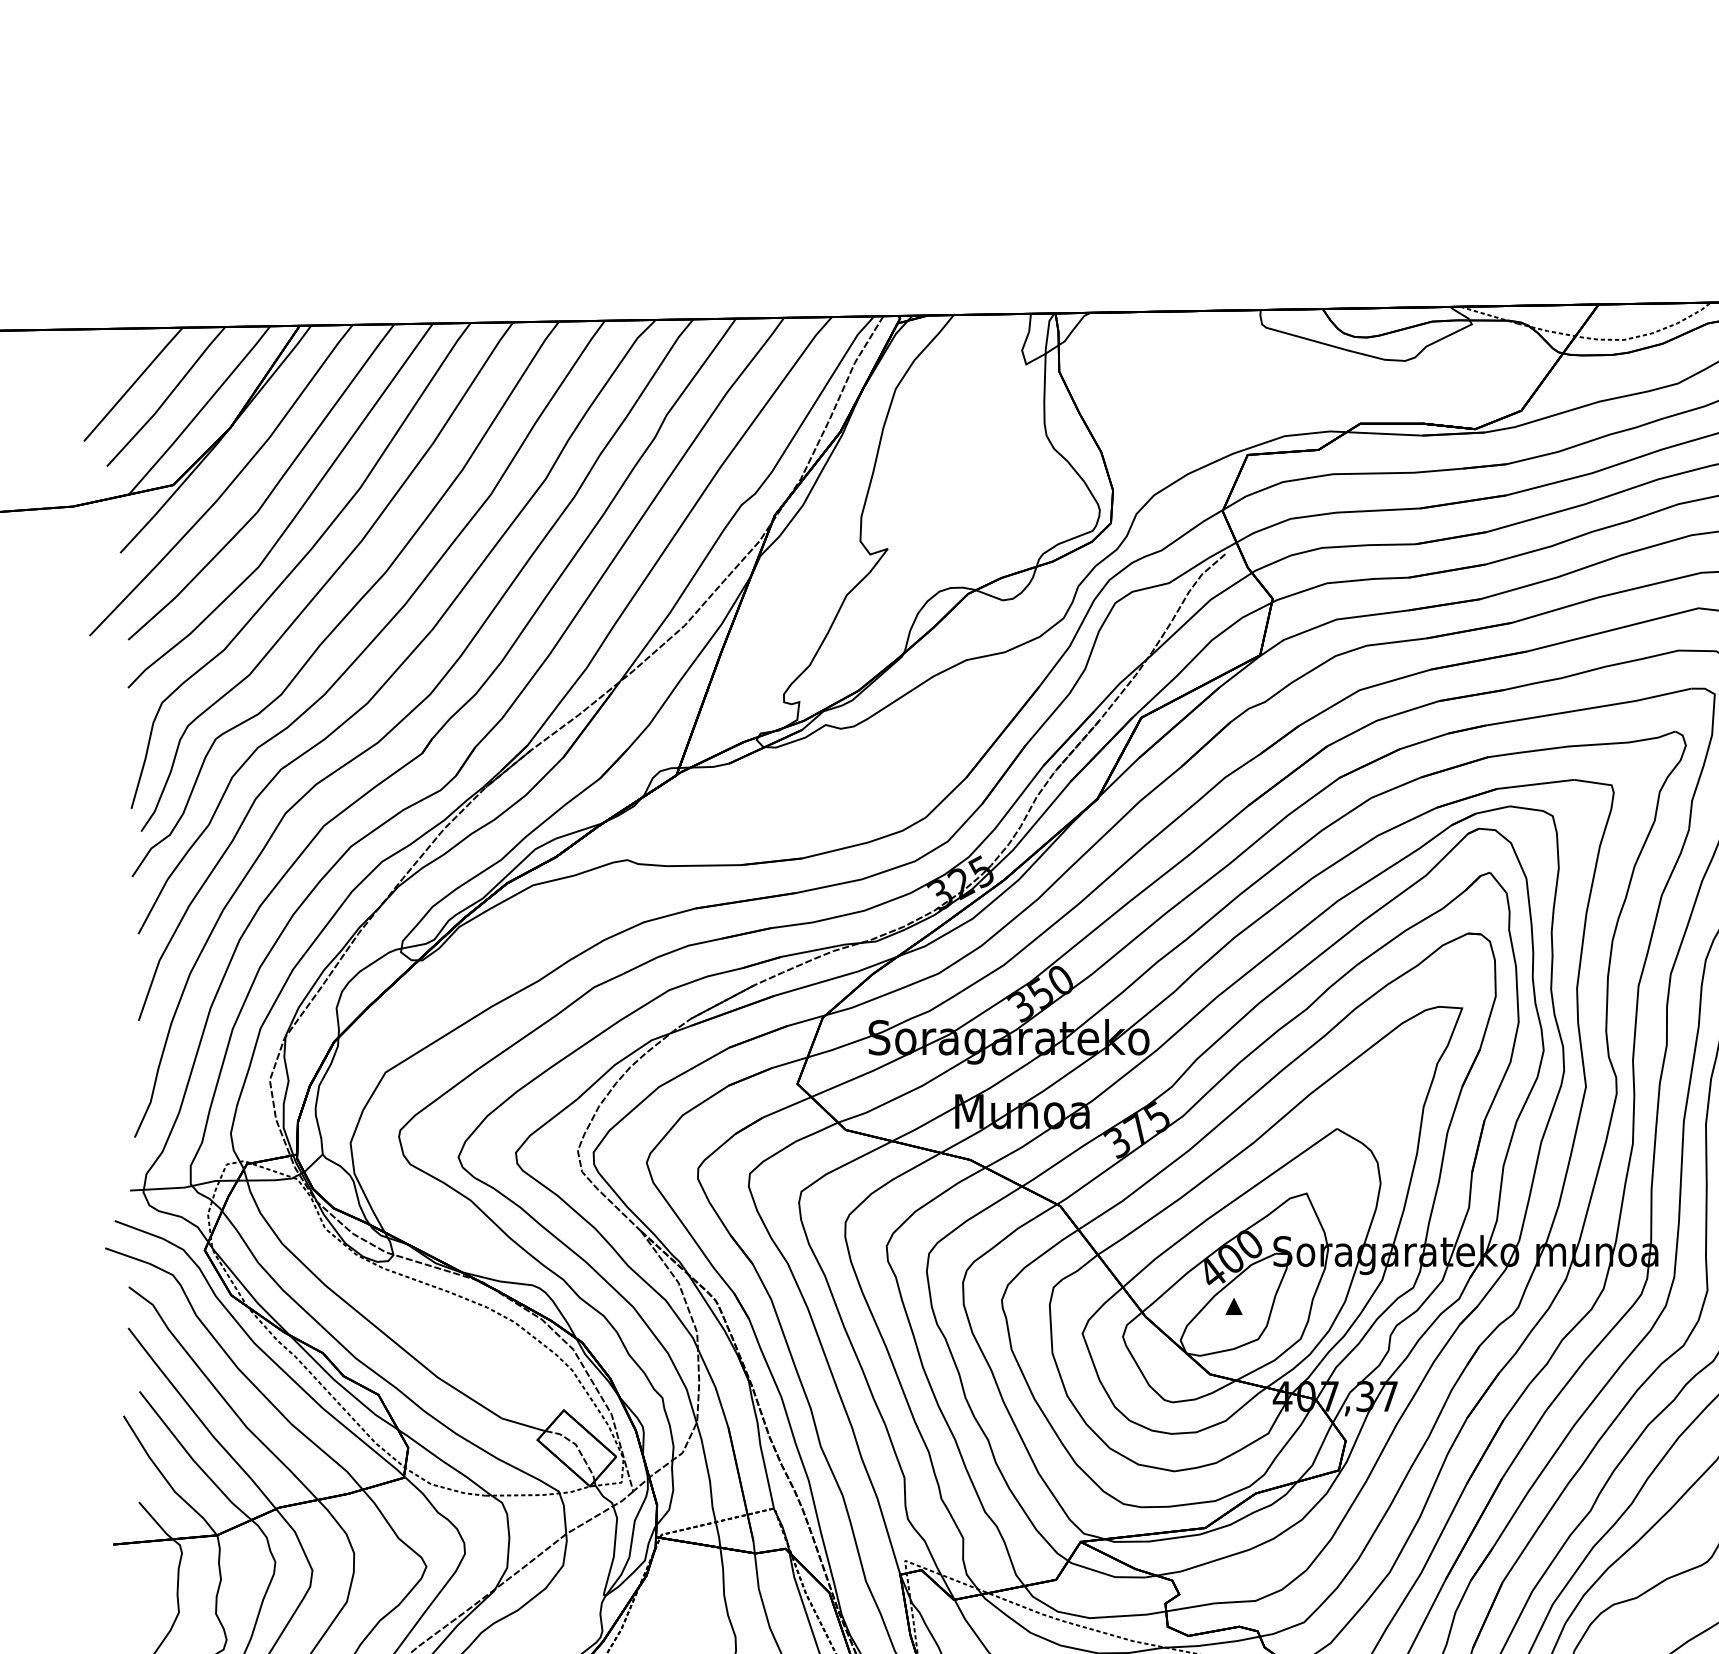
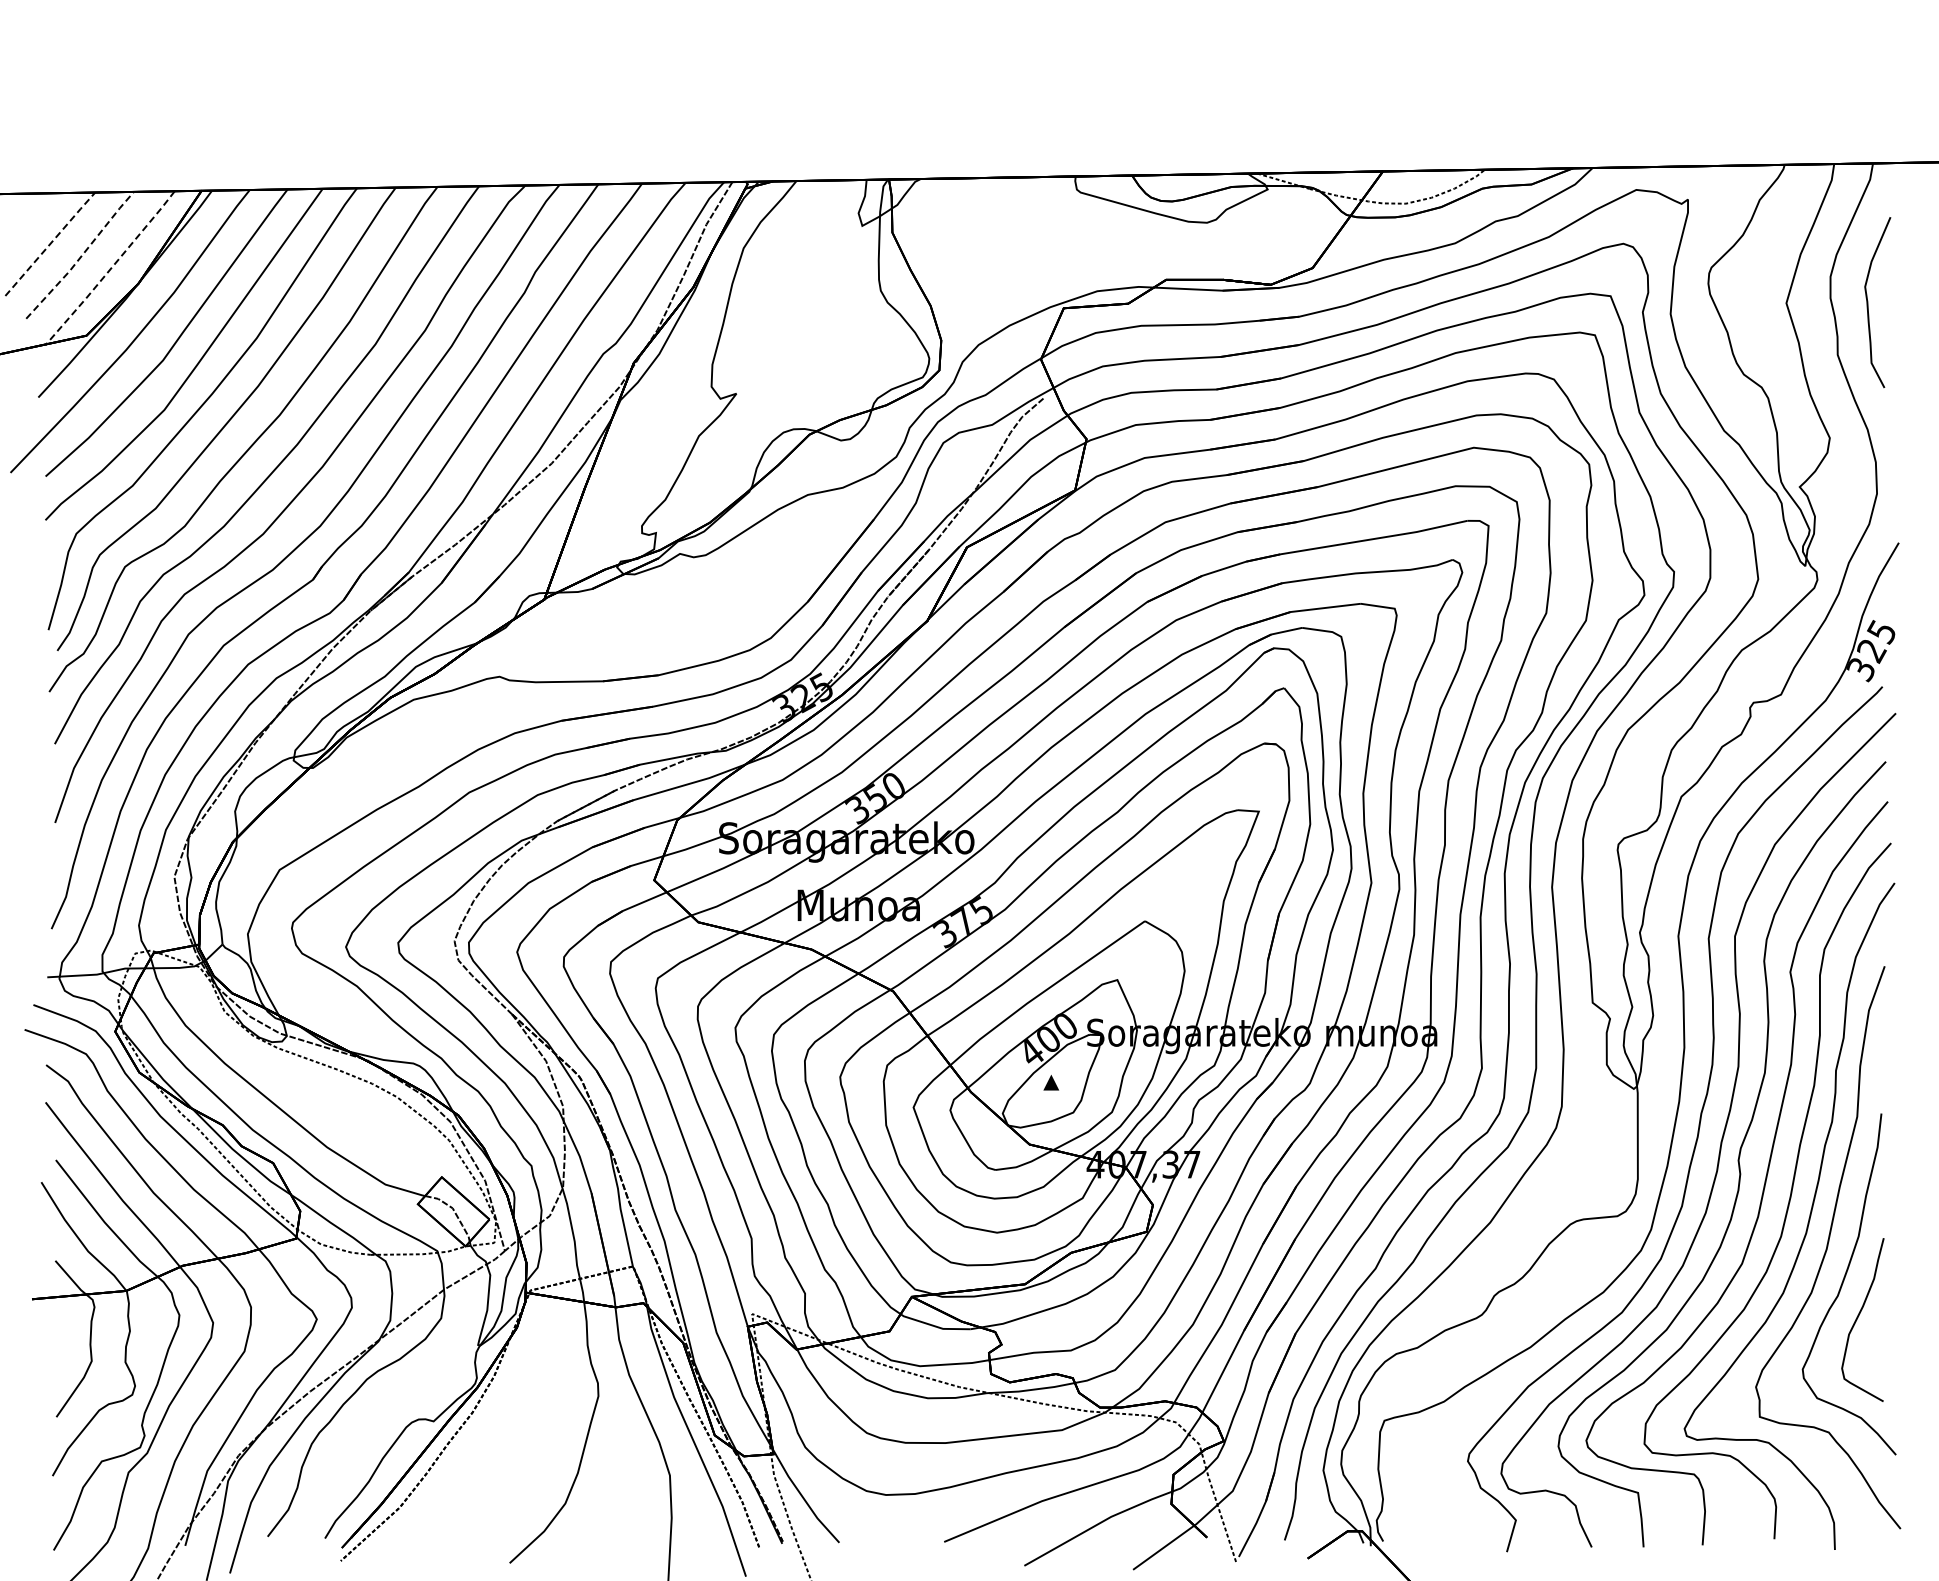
line: (134, 383) -> (51, 243), solid -> dashed
line: (167, 398) -> (81, 256), solid -> dashed
line: (199, 412) -> (110, 269), solid -> dashed

